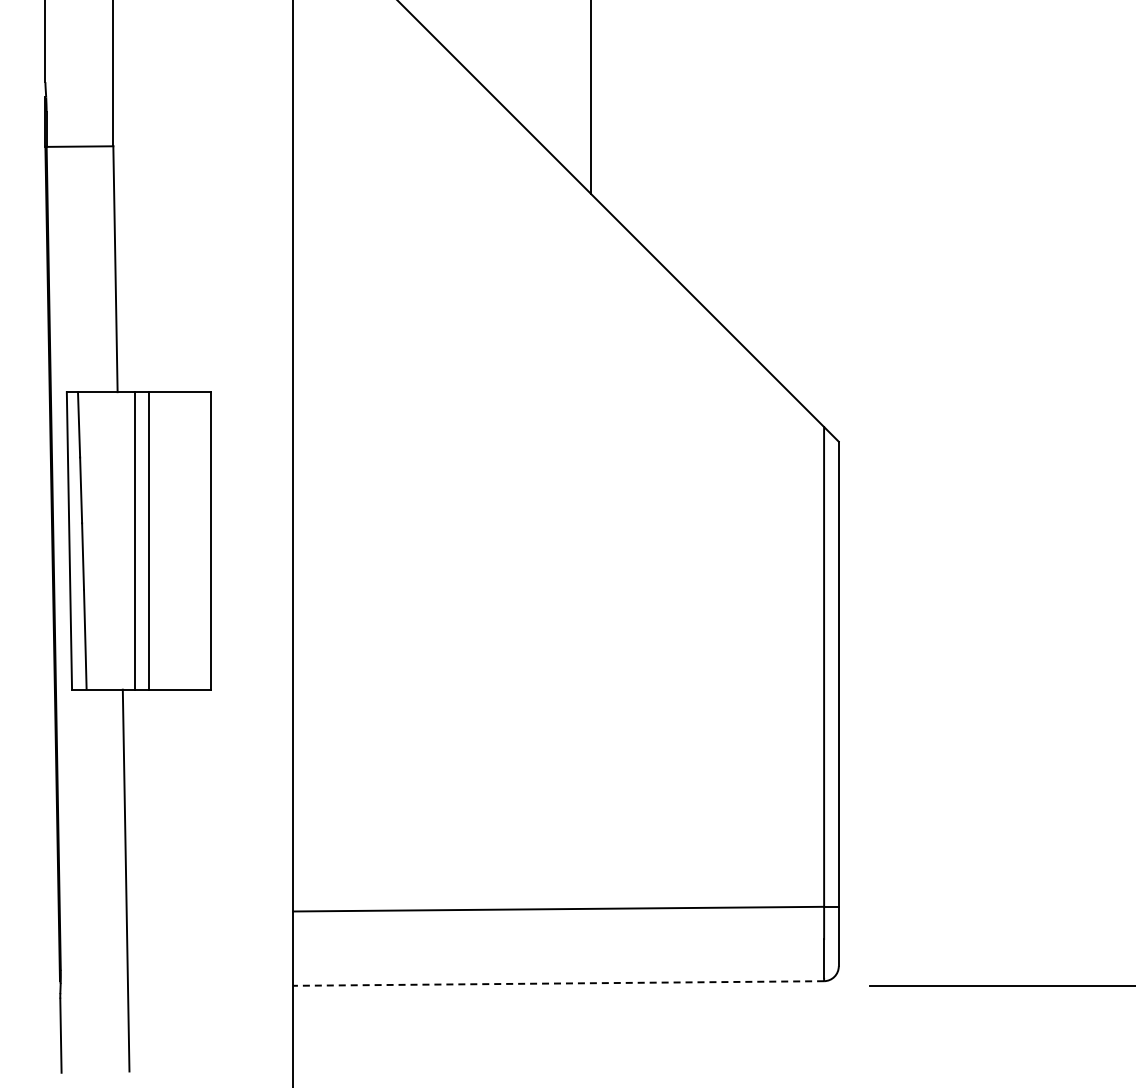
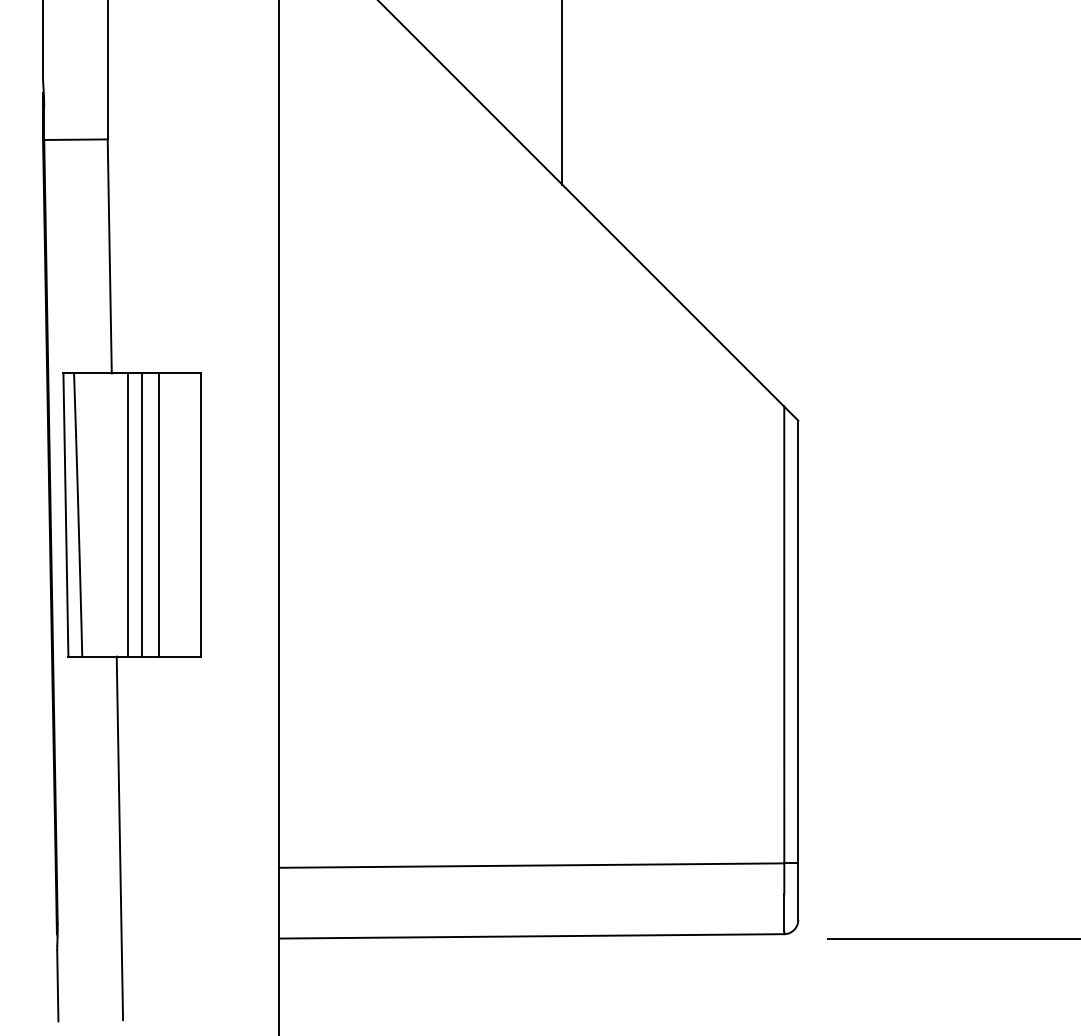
line: (166, 540) -> (158, 514), added
line: (558, 983) -> (531, 936), dashed -> solid

